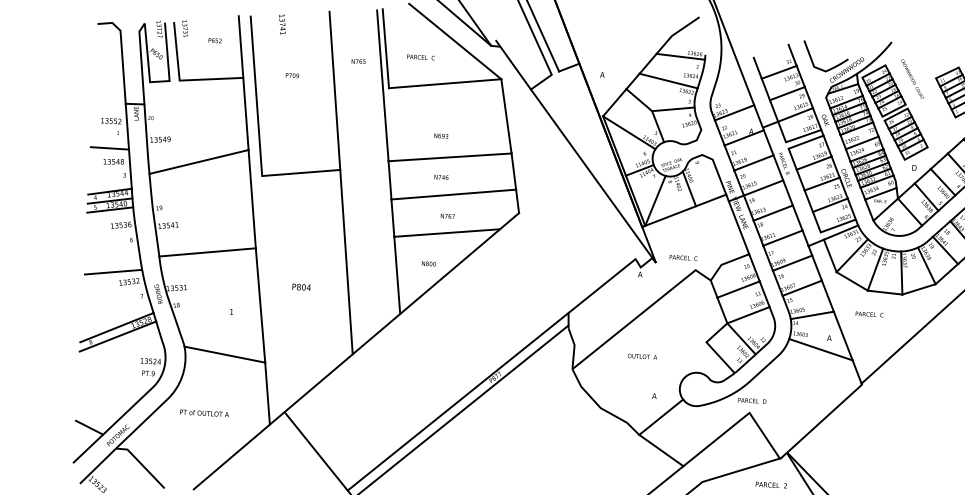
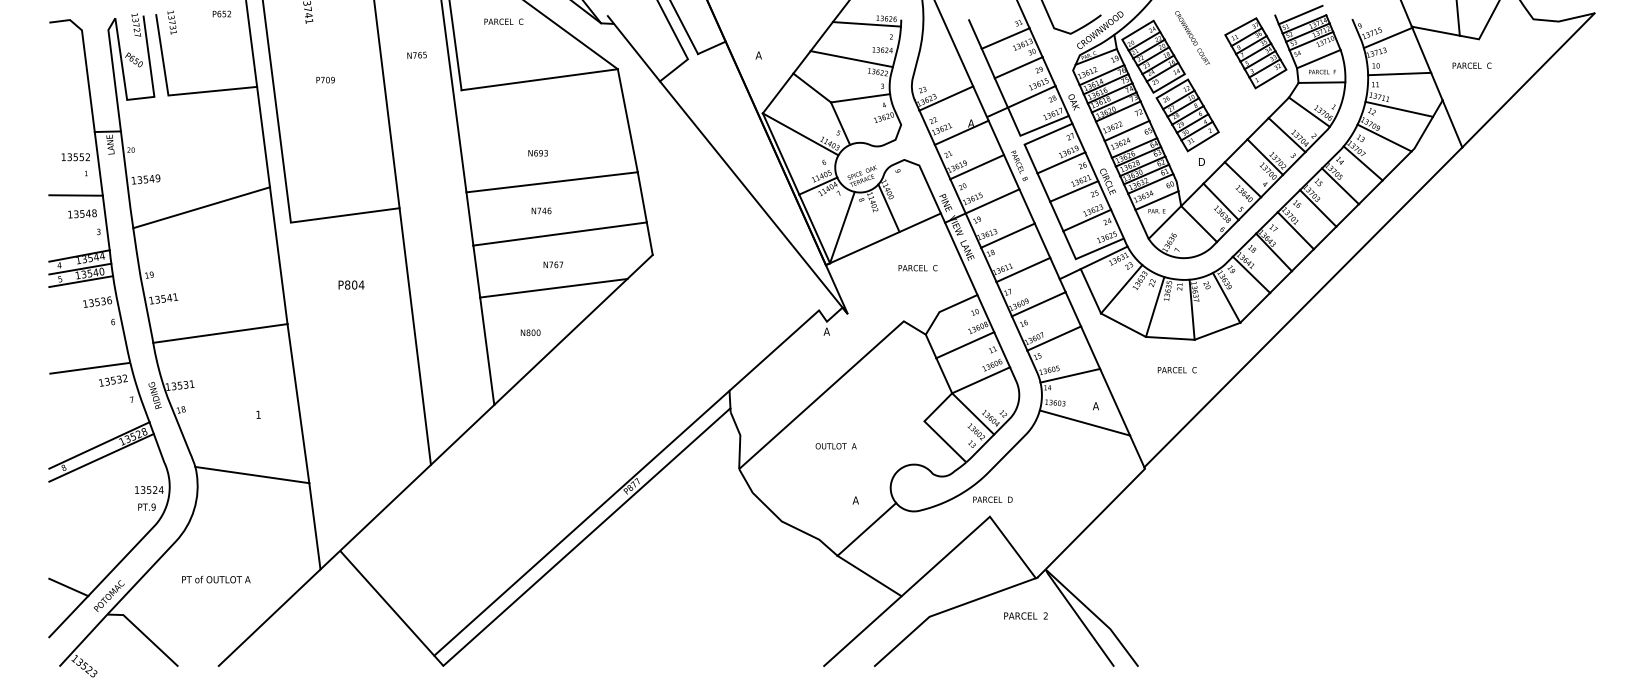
text: (214, 40) -> (221, 13), moved
text: (420, 57) -> (503, 21), moved
text: (683, 258) -> (917, 268), moved
text: (301, 286) -> (351, 284), moved
text: (869, 314) -> (1176, 370), moved
text: (204, 413) -> (216, 579), moved

